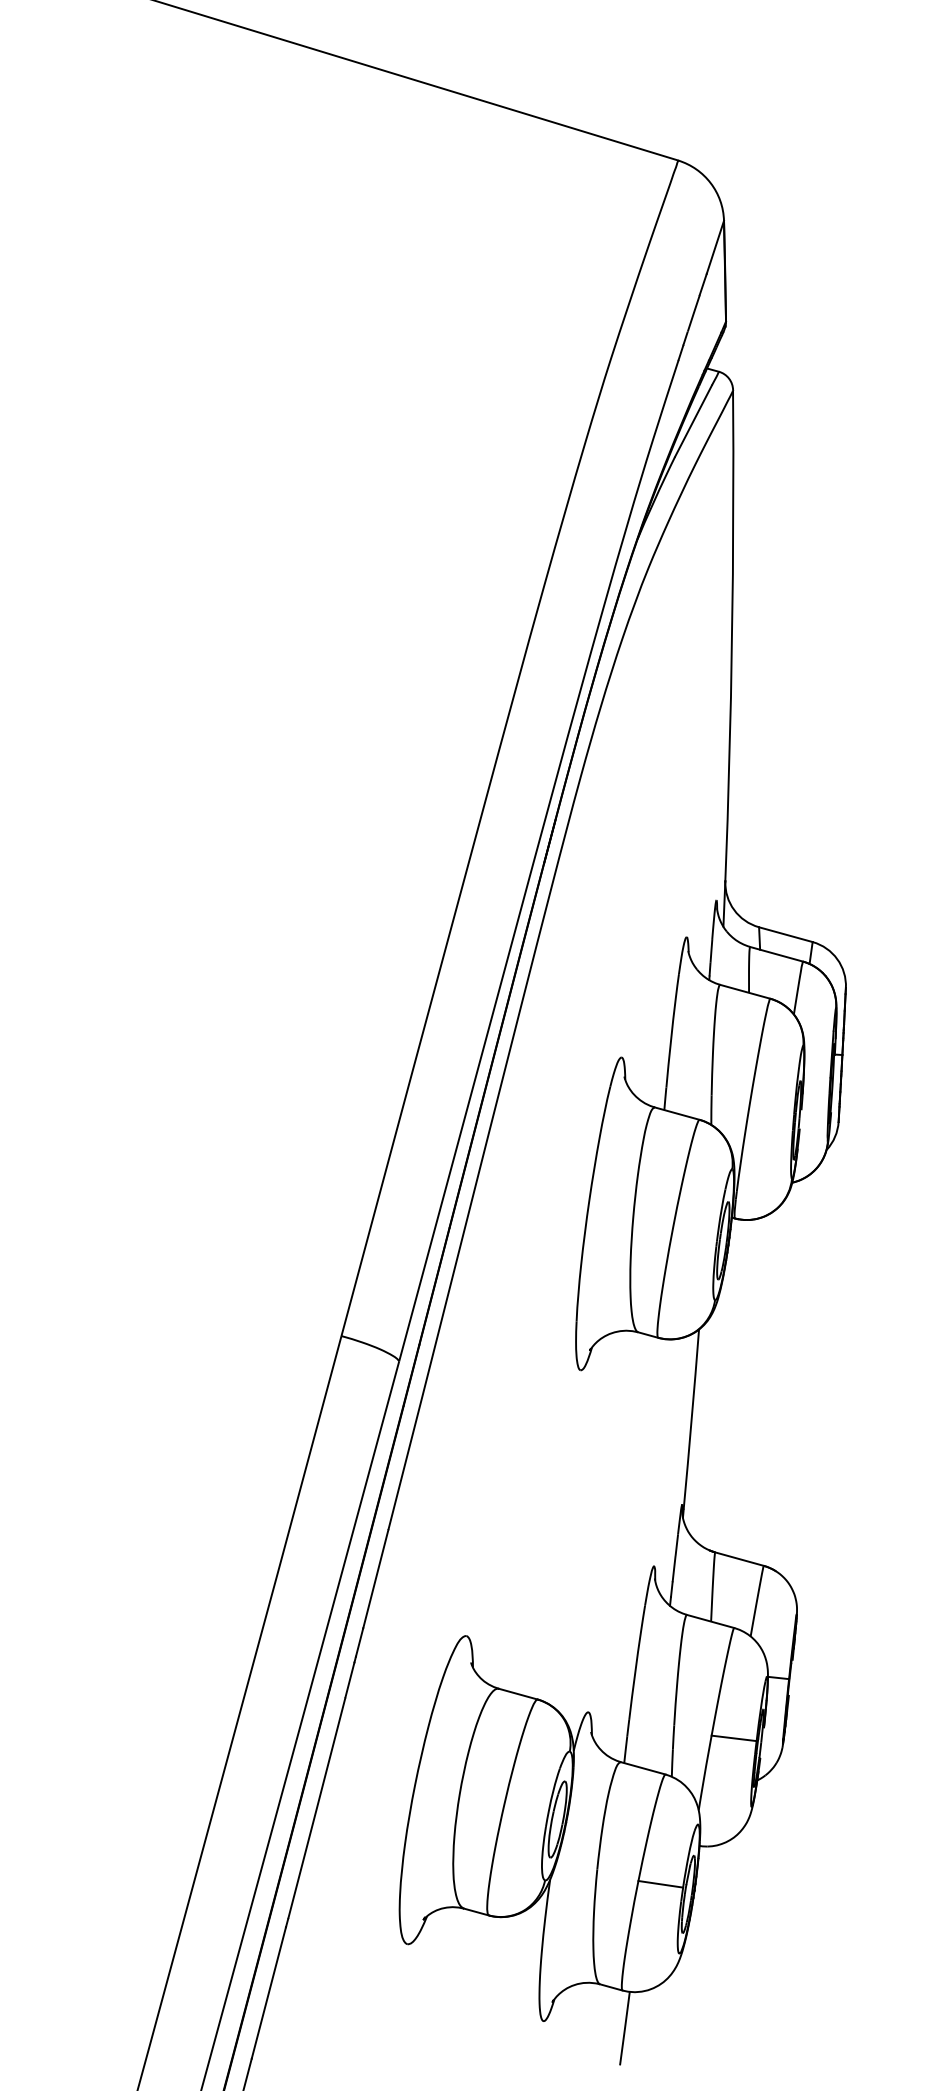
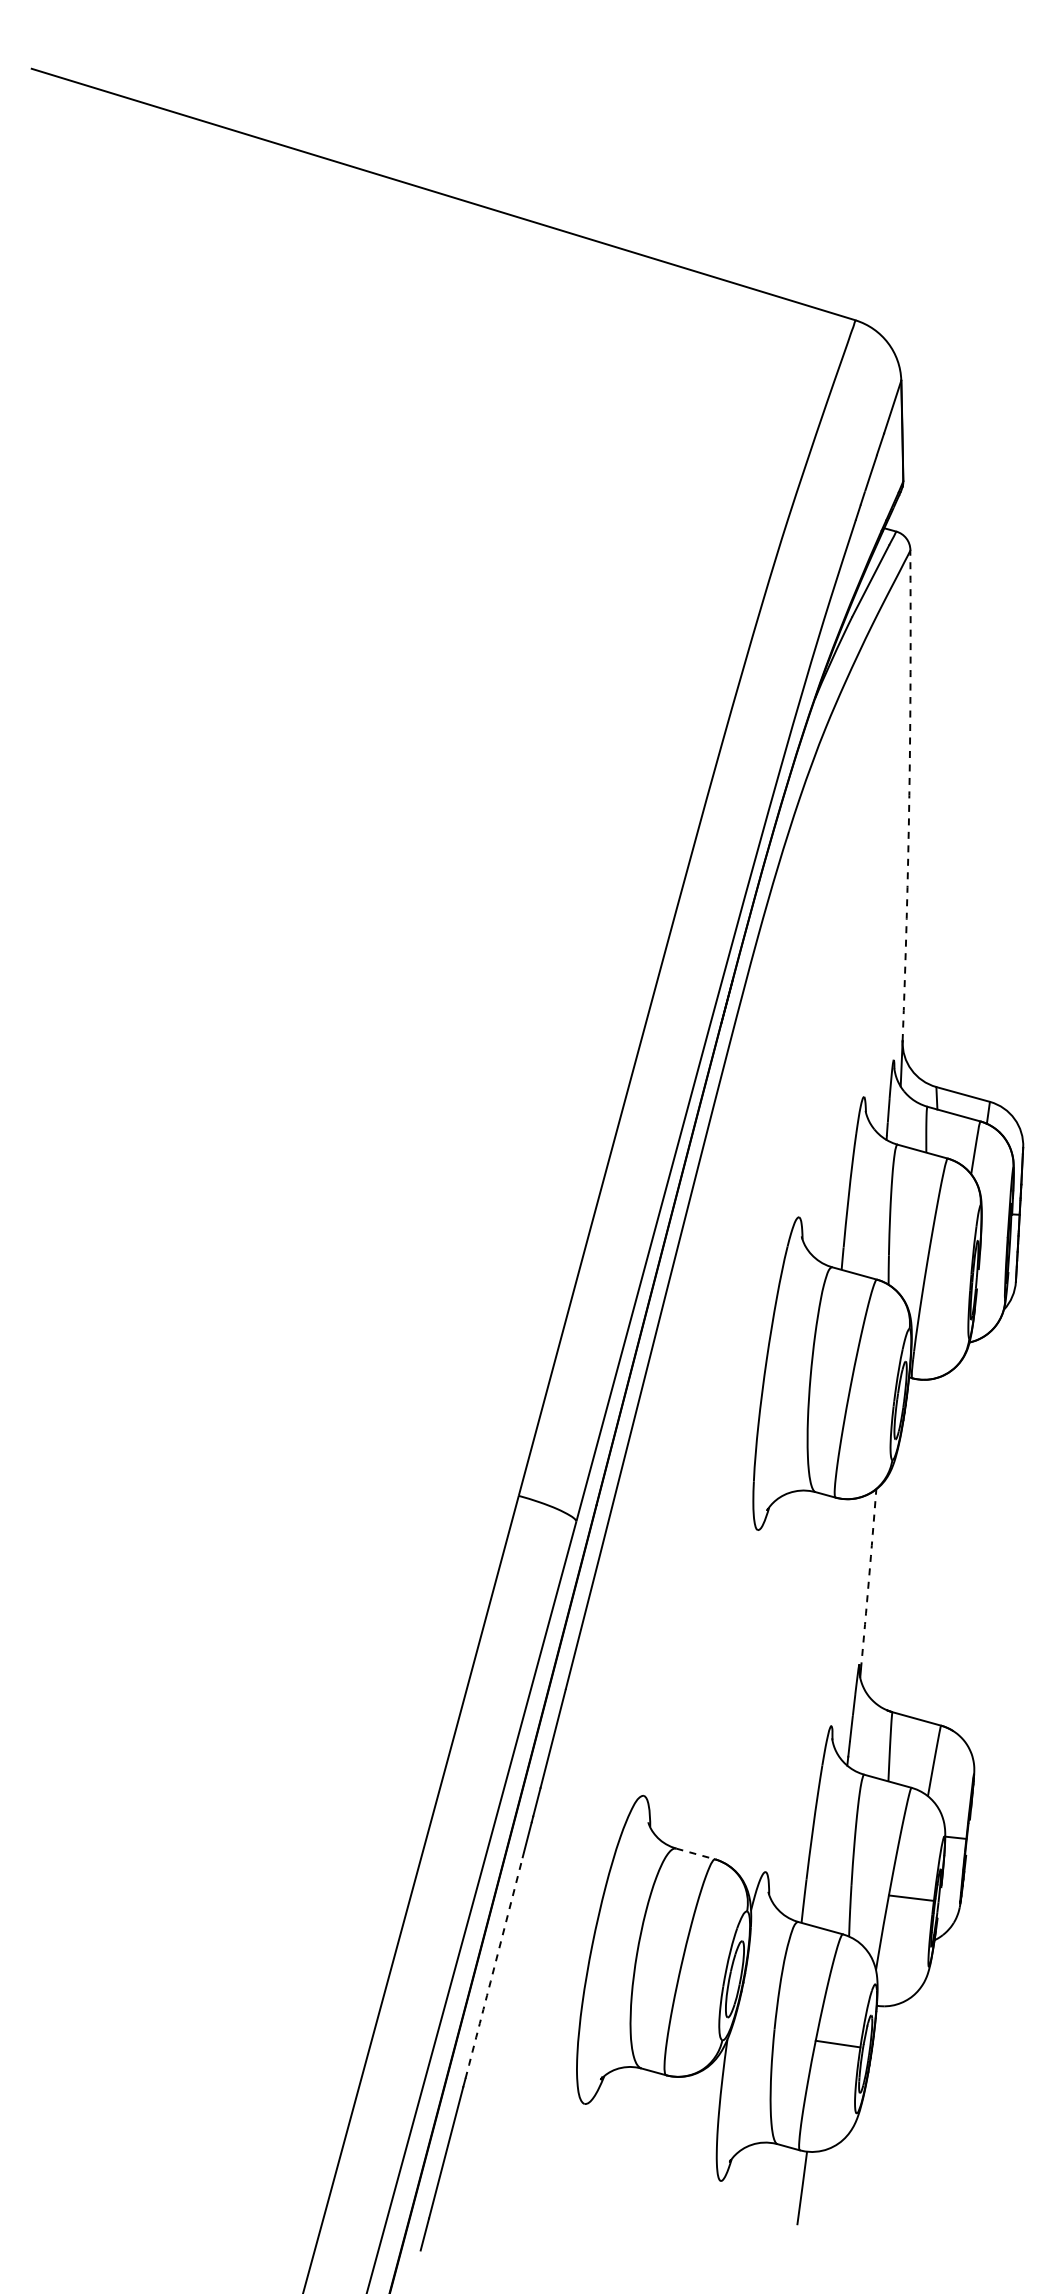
arc: (732, 635) -> (909, 795), solid -> dashed
arc: (691, 1419) -> (868, 1579), solid -> dashed
line: (519, 1694) -> (696, 1854), solid -> dashed
arc: (317, 1807) -> (494, 1967), solid -> dashed

